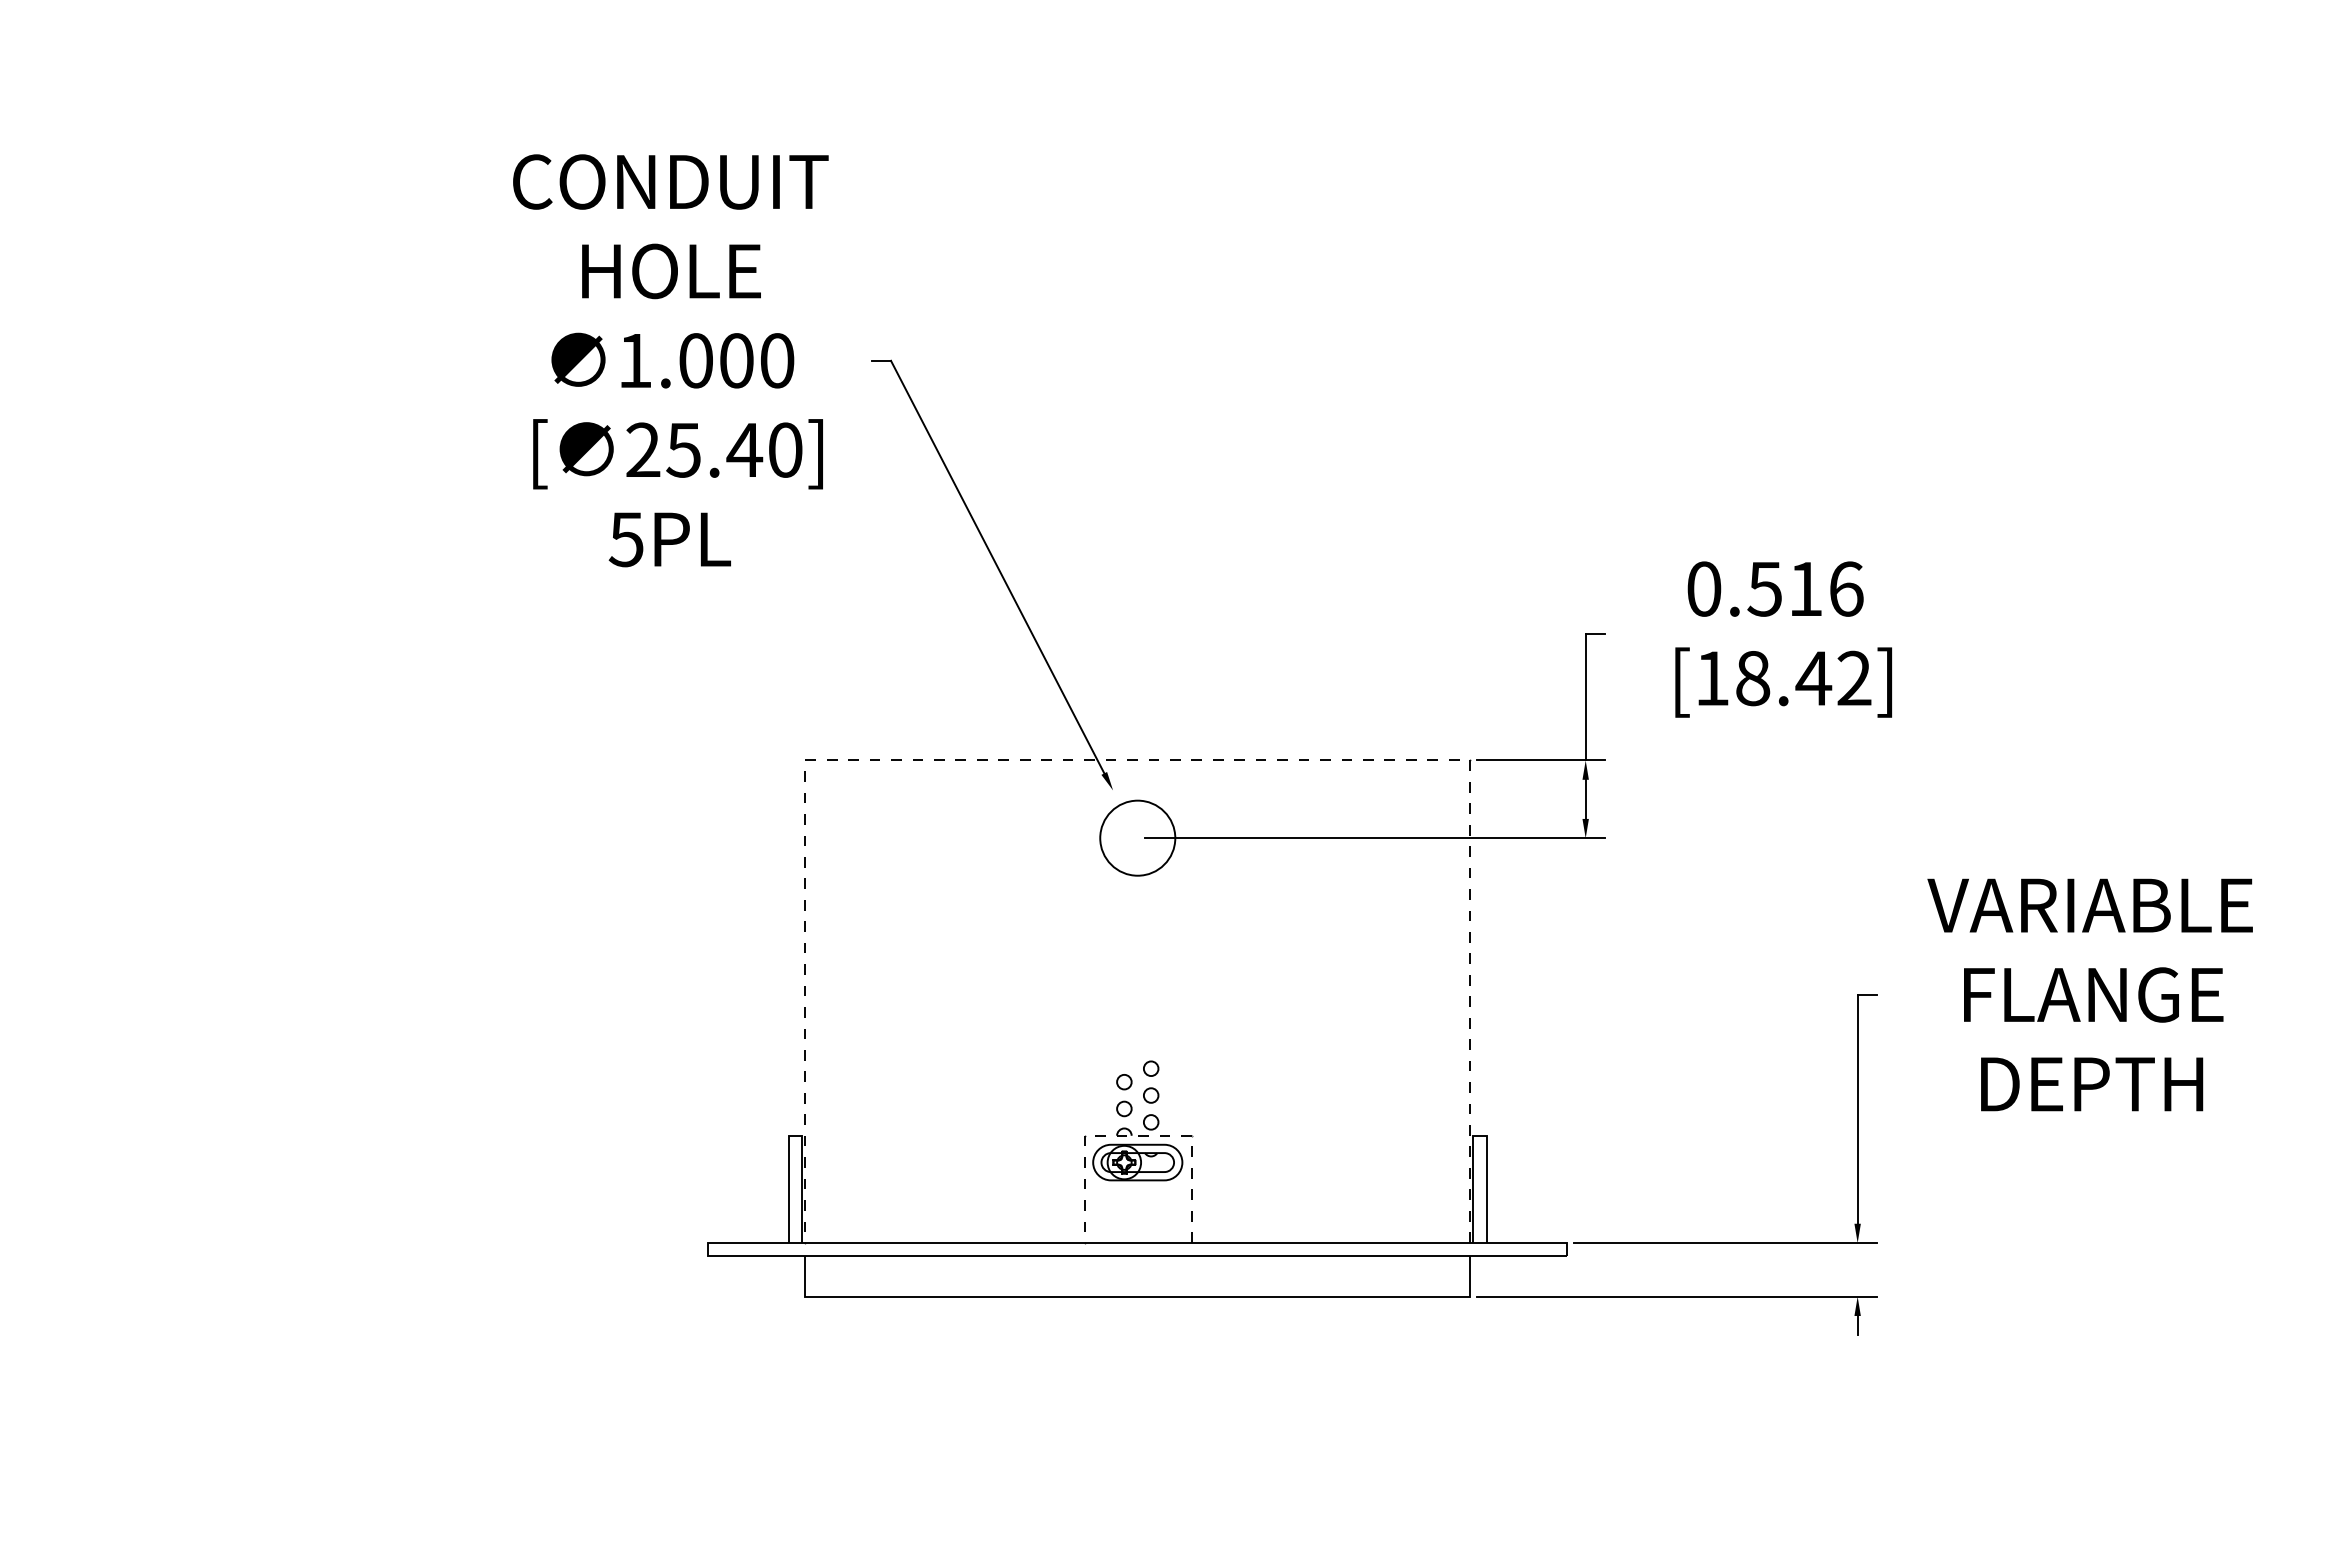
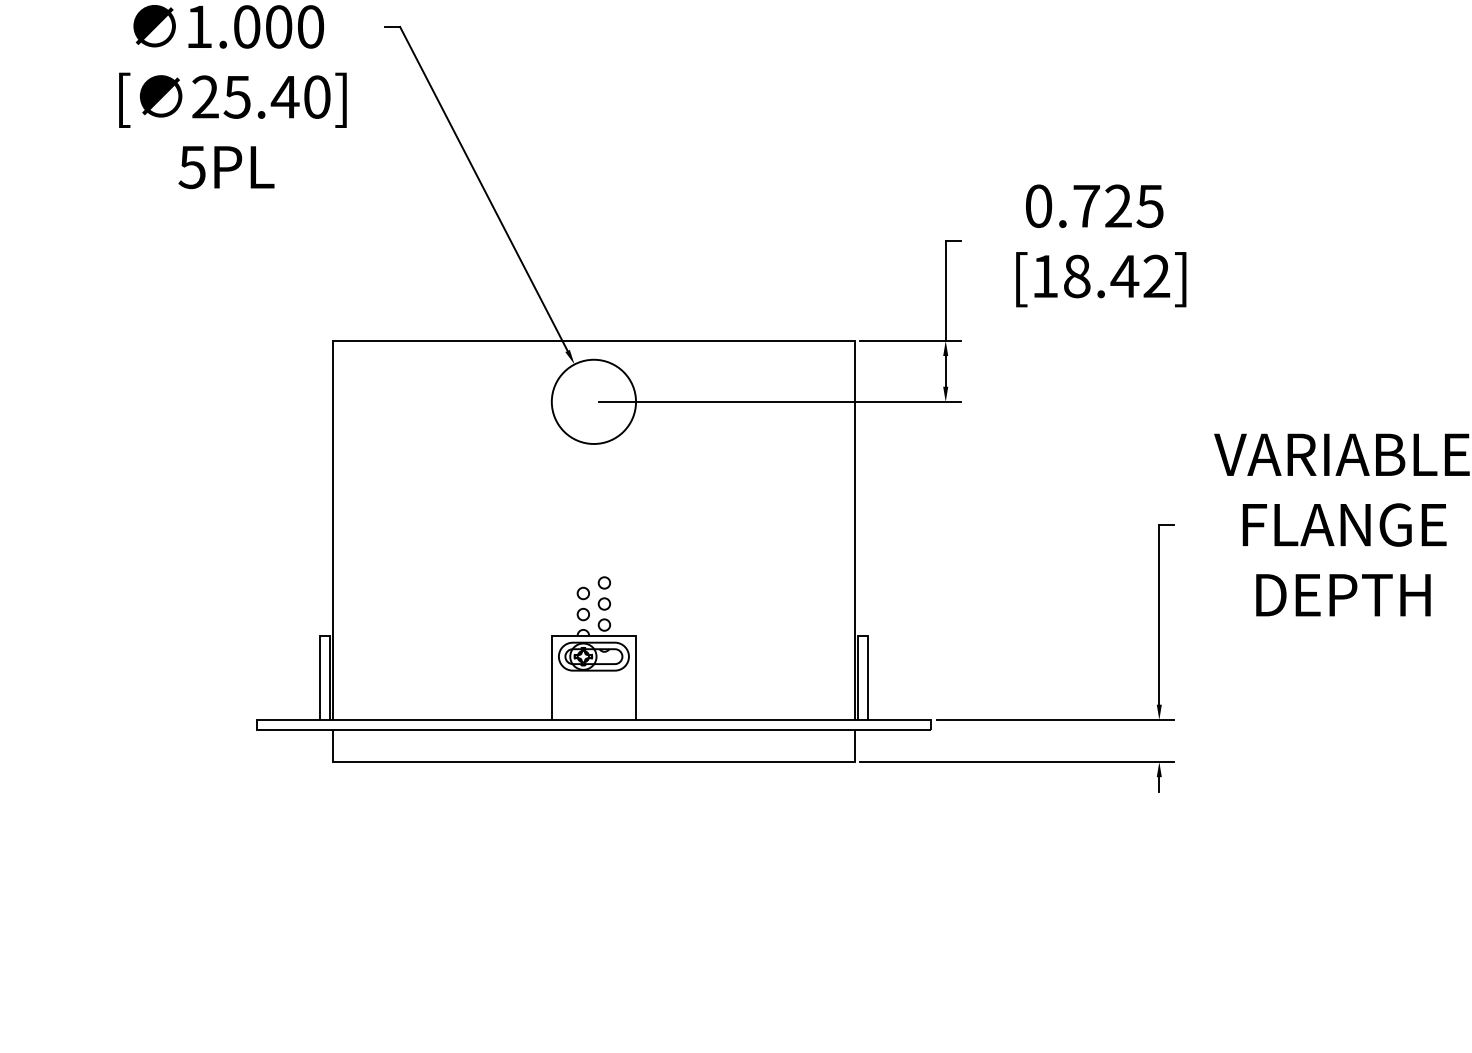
text: (1805, 588) -> (1118, 205), 0.516 -> 0.725
line: (1137, 760) -> (593, 340), dashed -> solid
circle: (1137, 837) -> (593, 401), size x1.43
line: (1138, 1135) -> (594, 635), dashed -> solid

